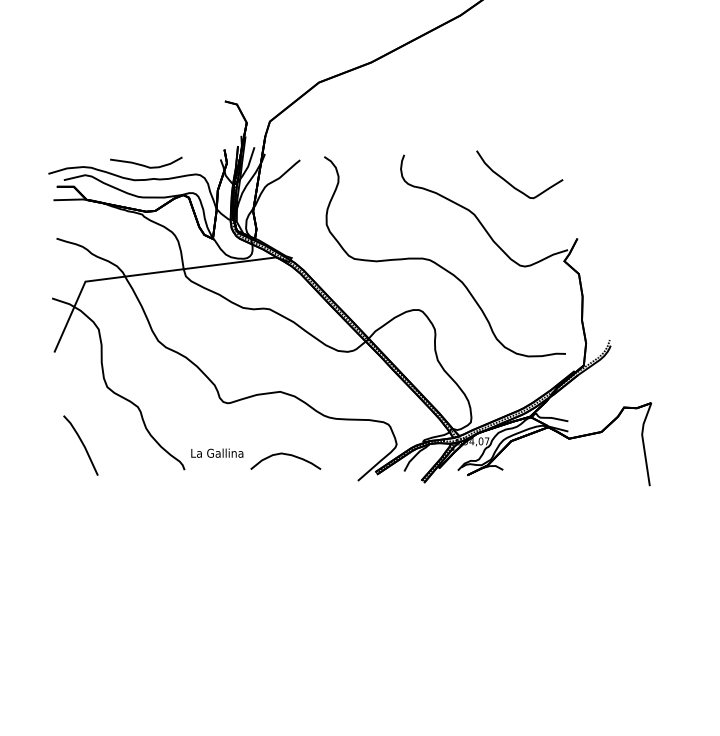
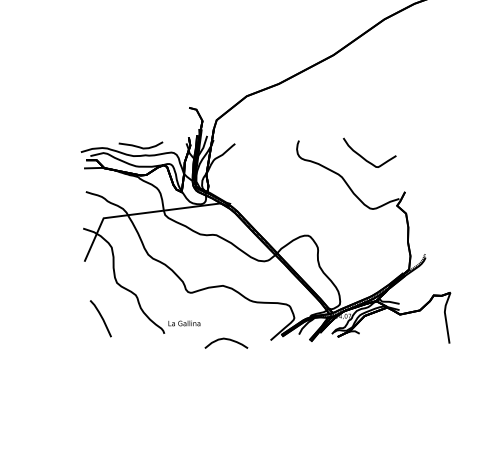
curve: (437, 262) -> (319, 206), removed
curve: (287, 456) -> (227, 340), moved

